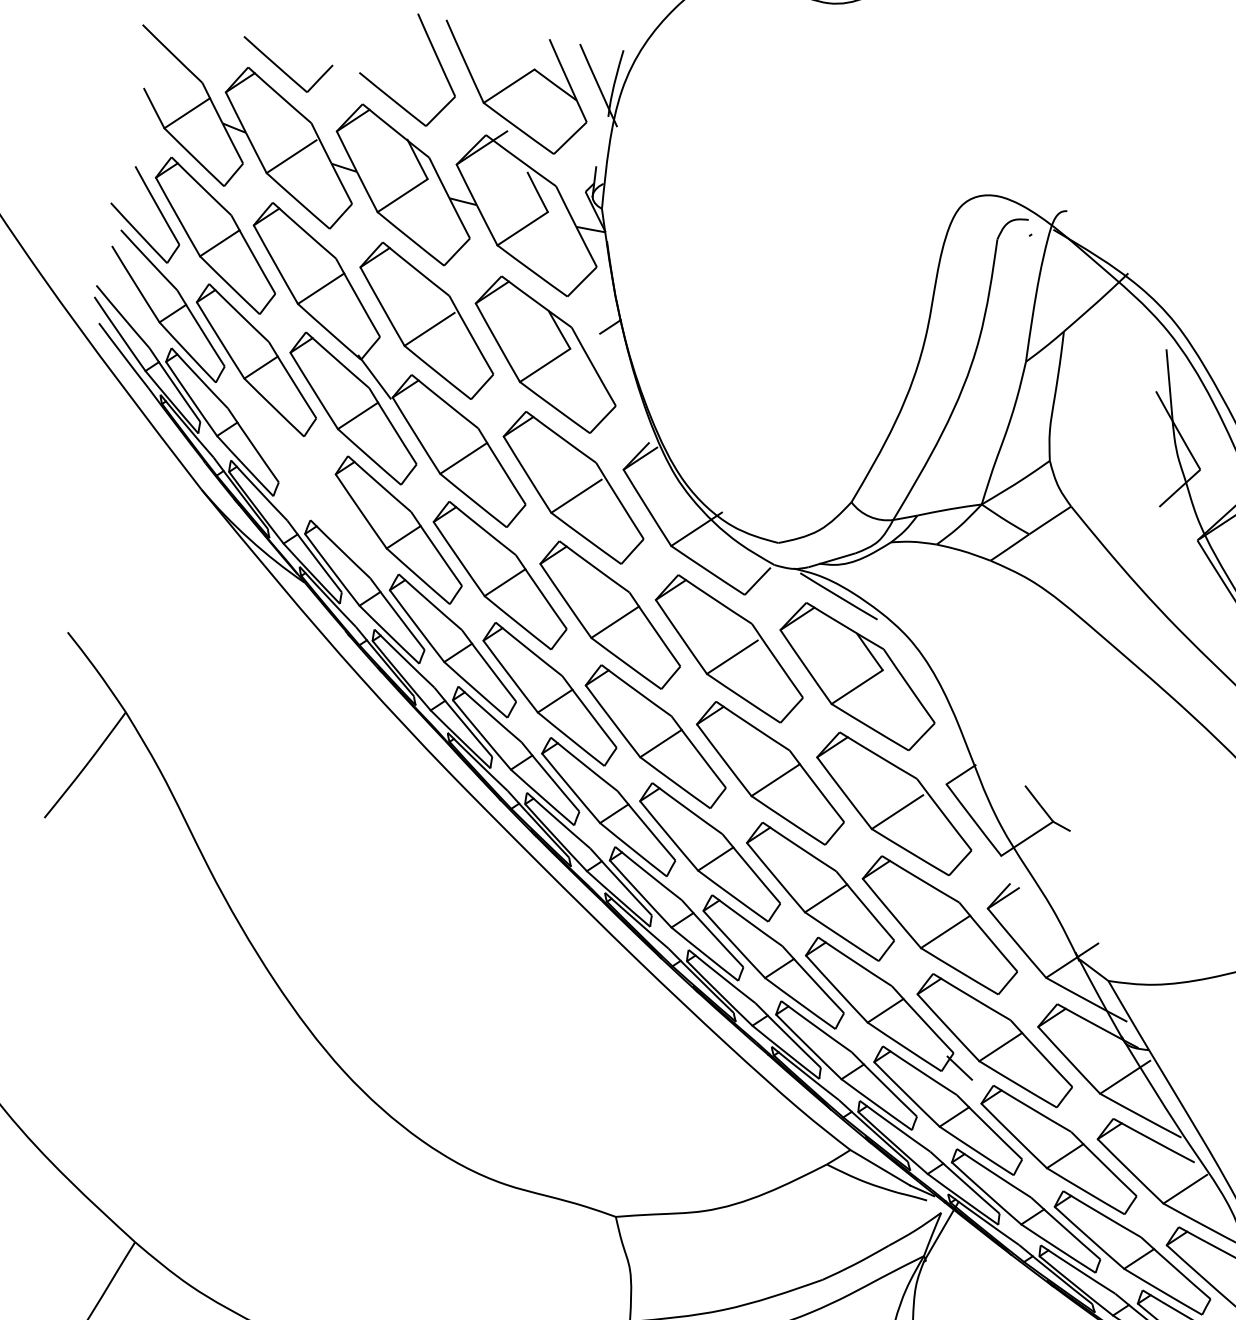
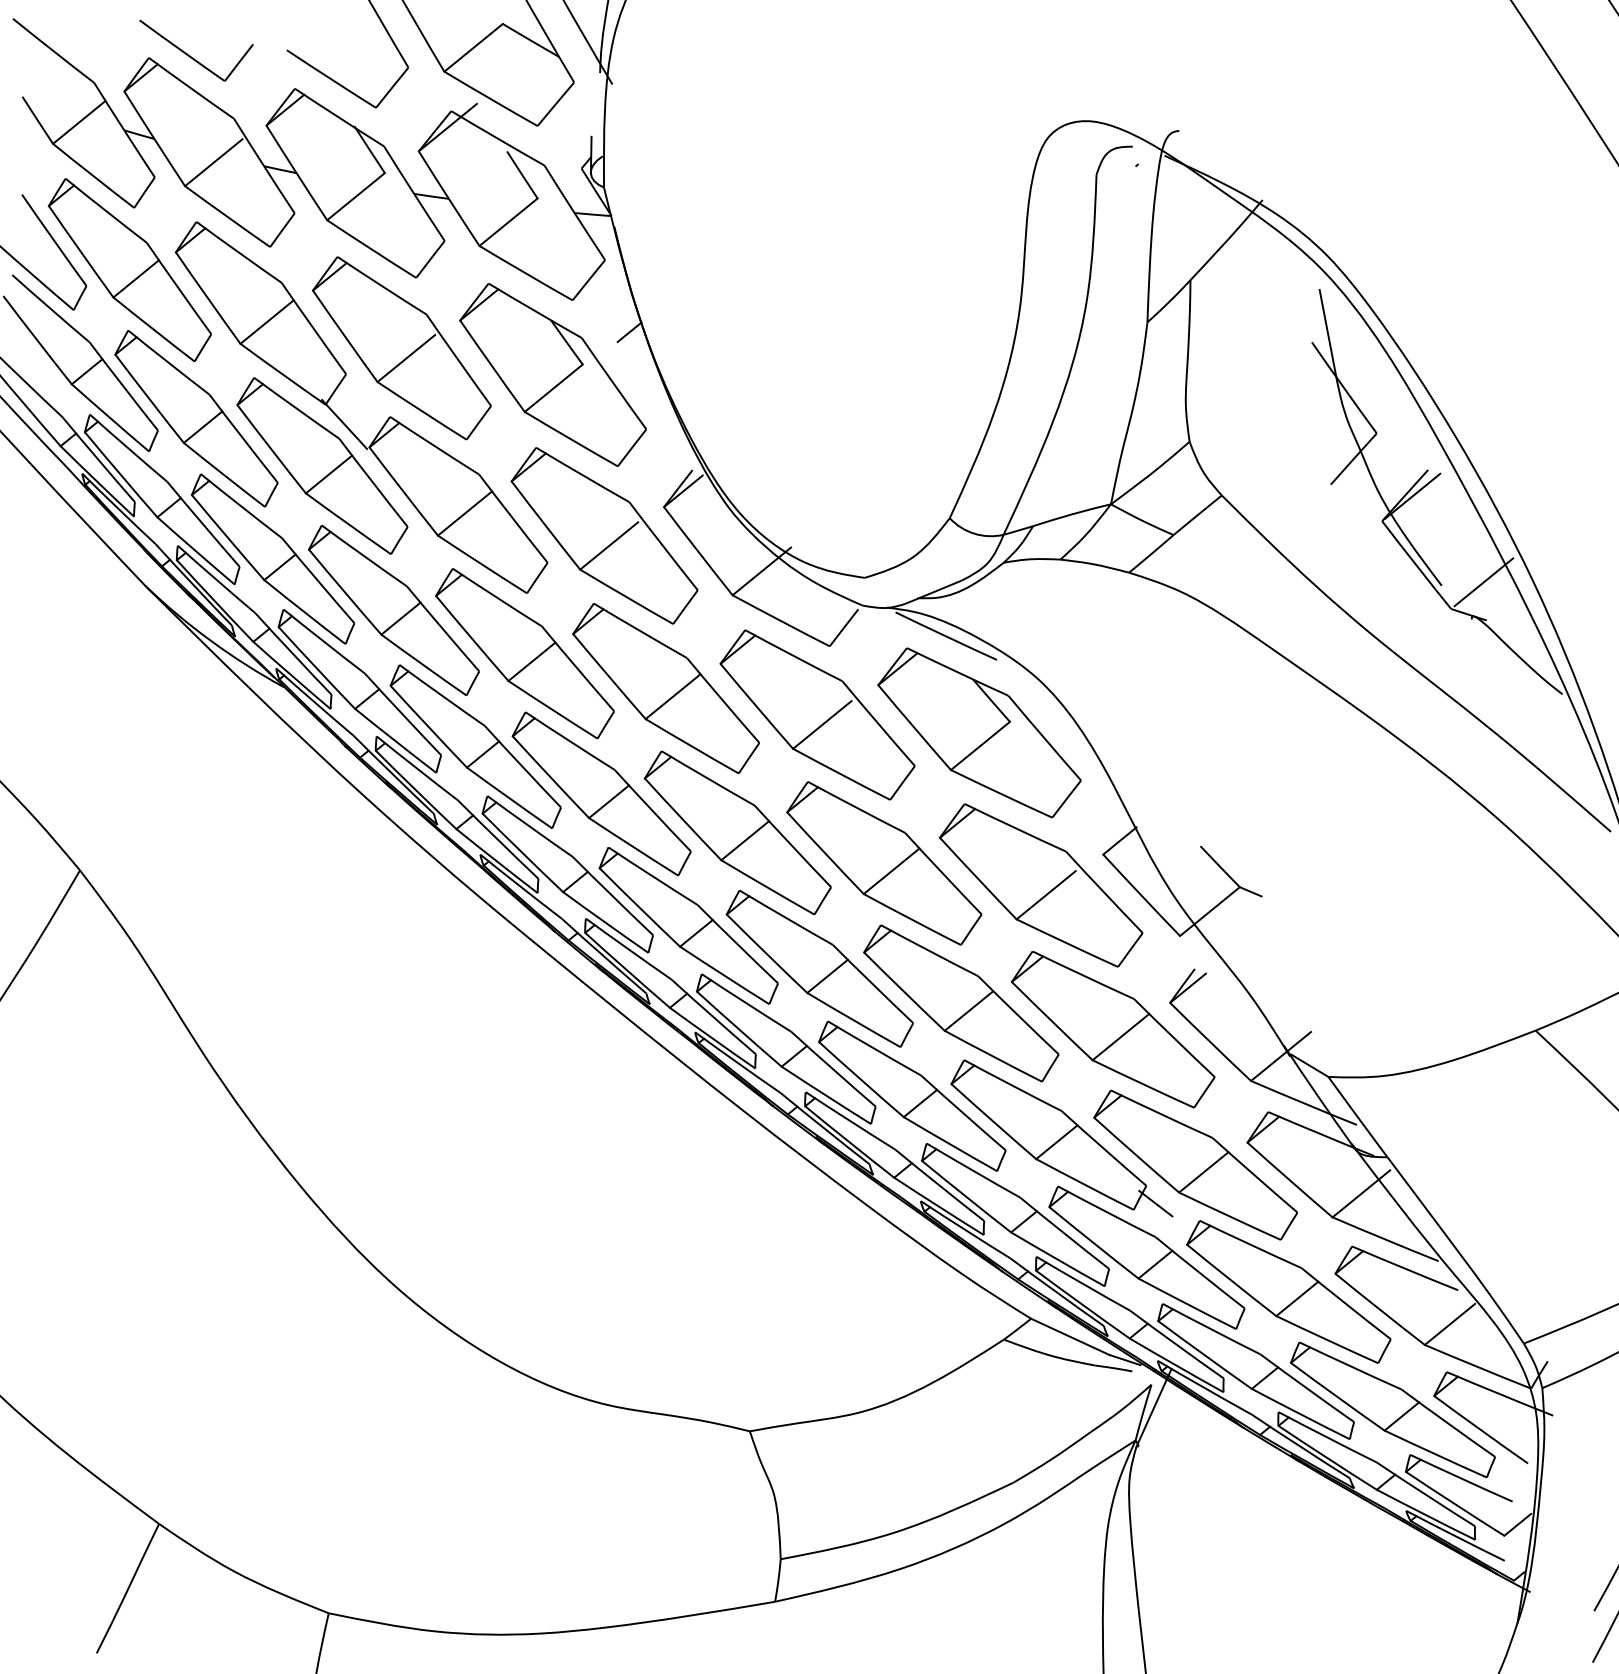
part: (306, 478) -> (273, 558), added

